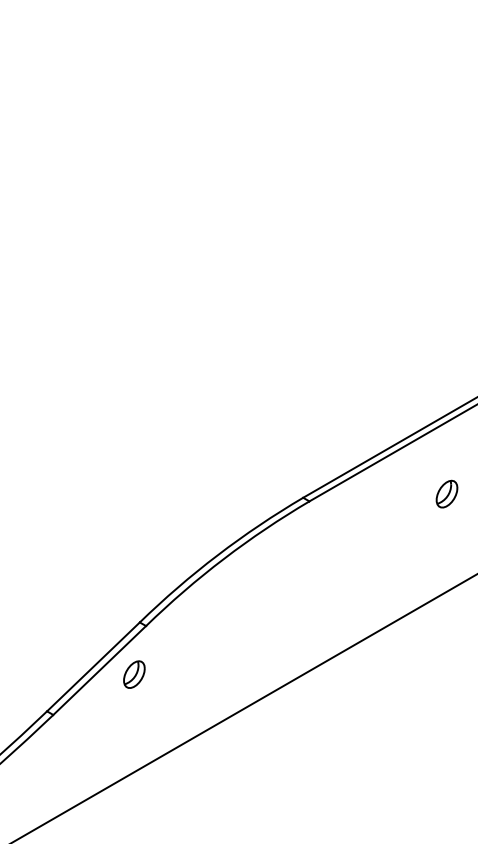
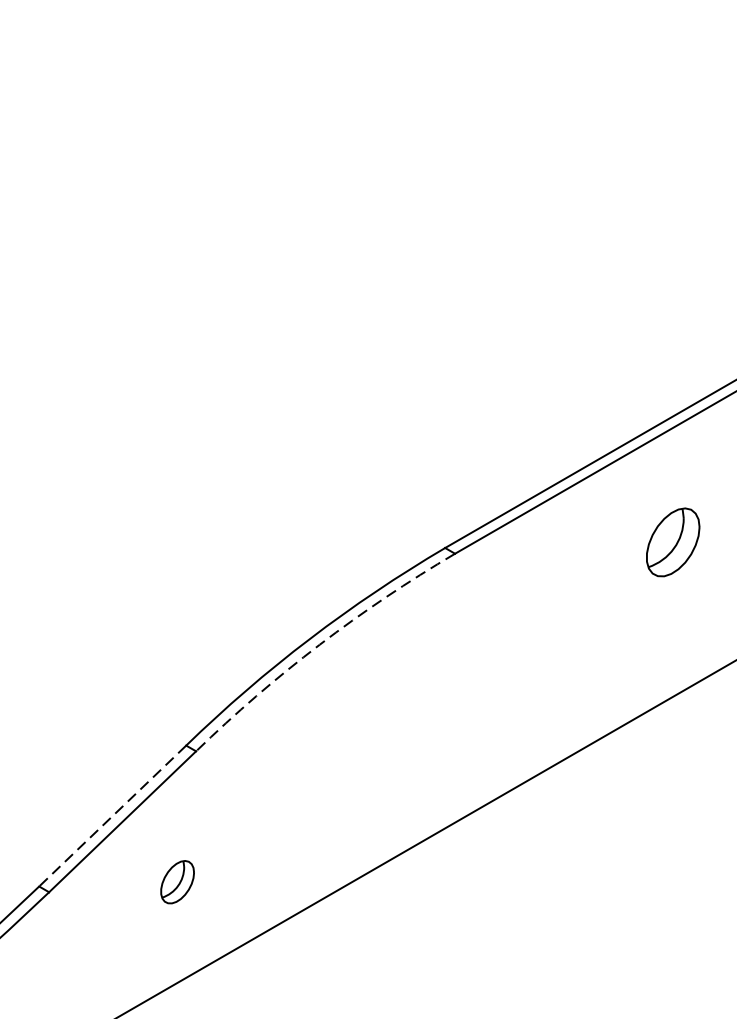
part: (446, 493) -> (672, 541), size x1.6
arc: (224, 558) -> (320, 644), solid -> dashed
line: (93, 667) -> (112, 817), solid -> dashed
part: (134, 674) -> (177, 881), moved

